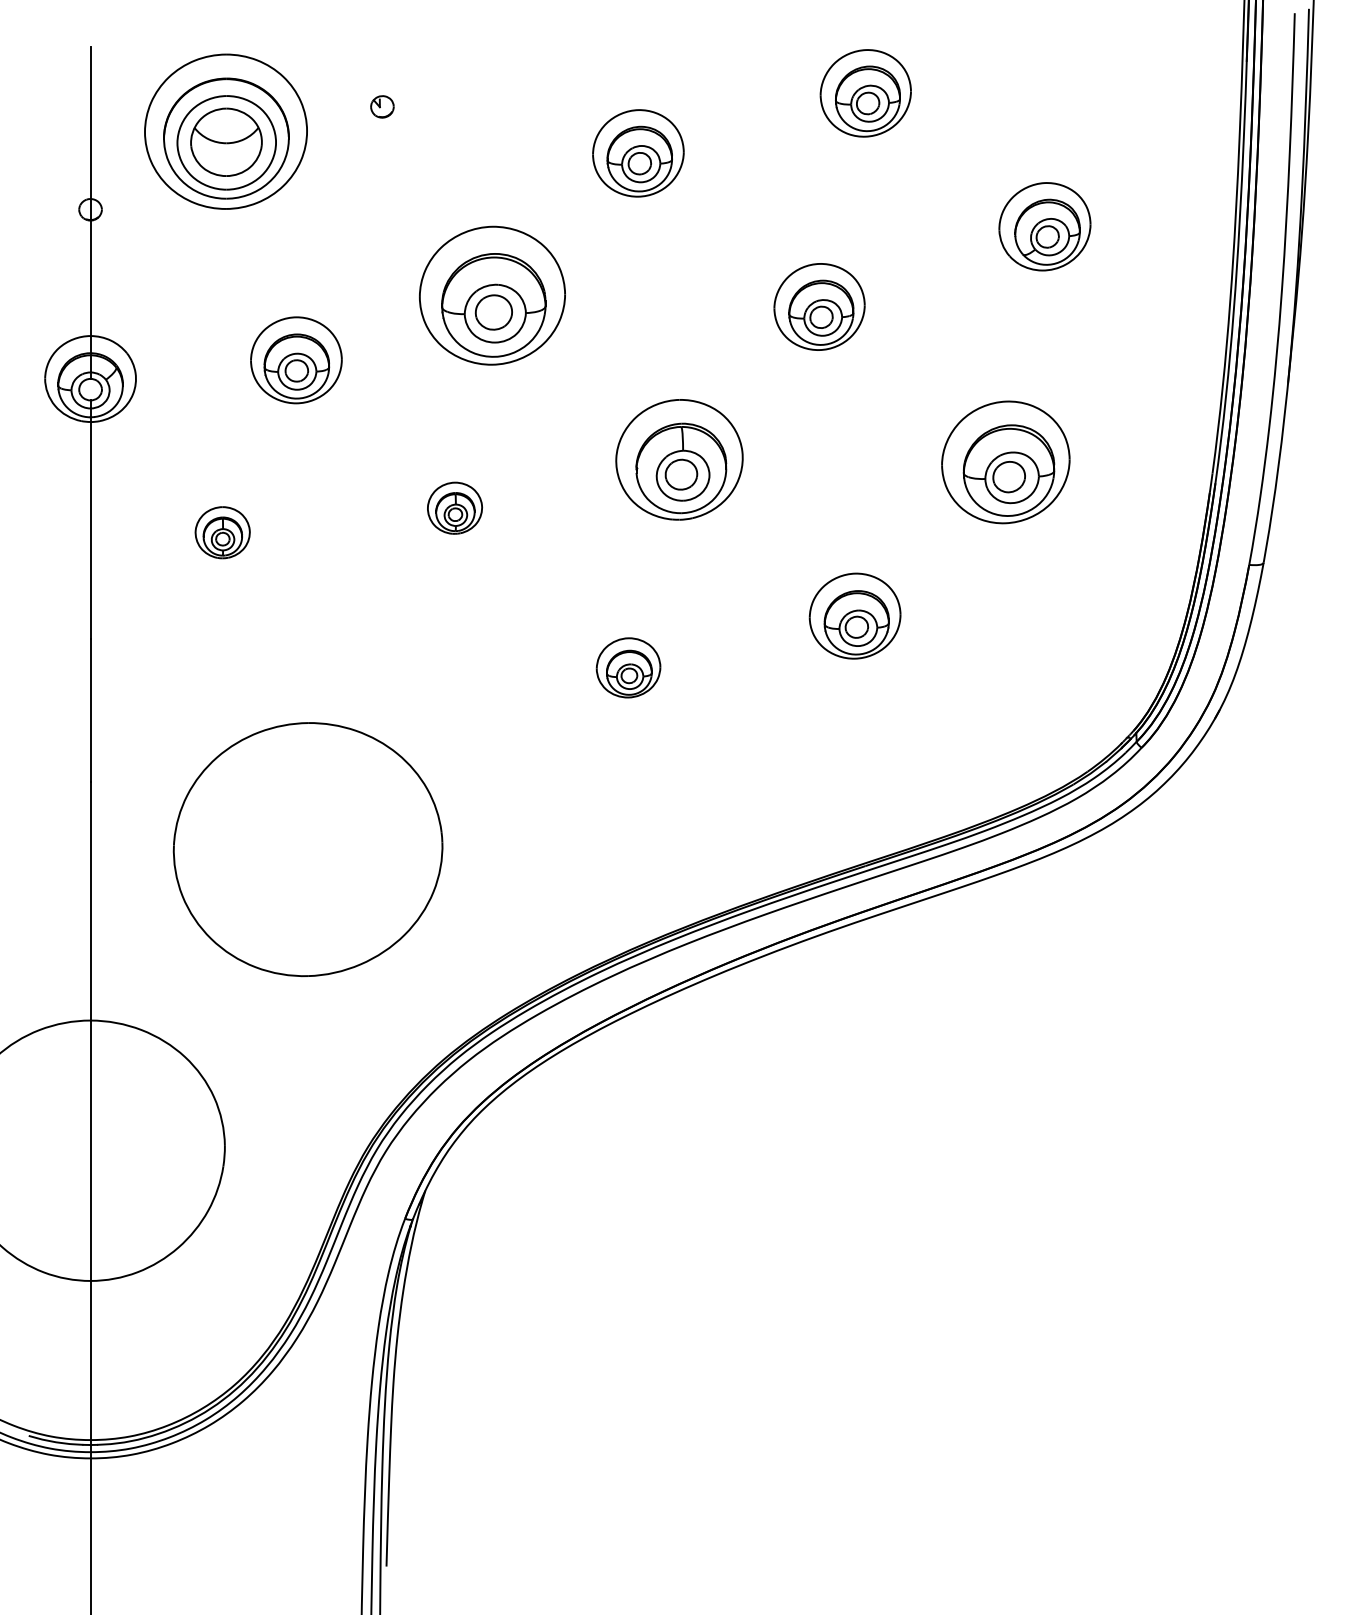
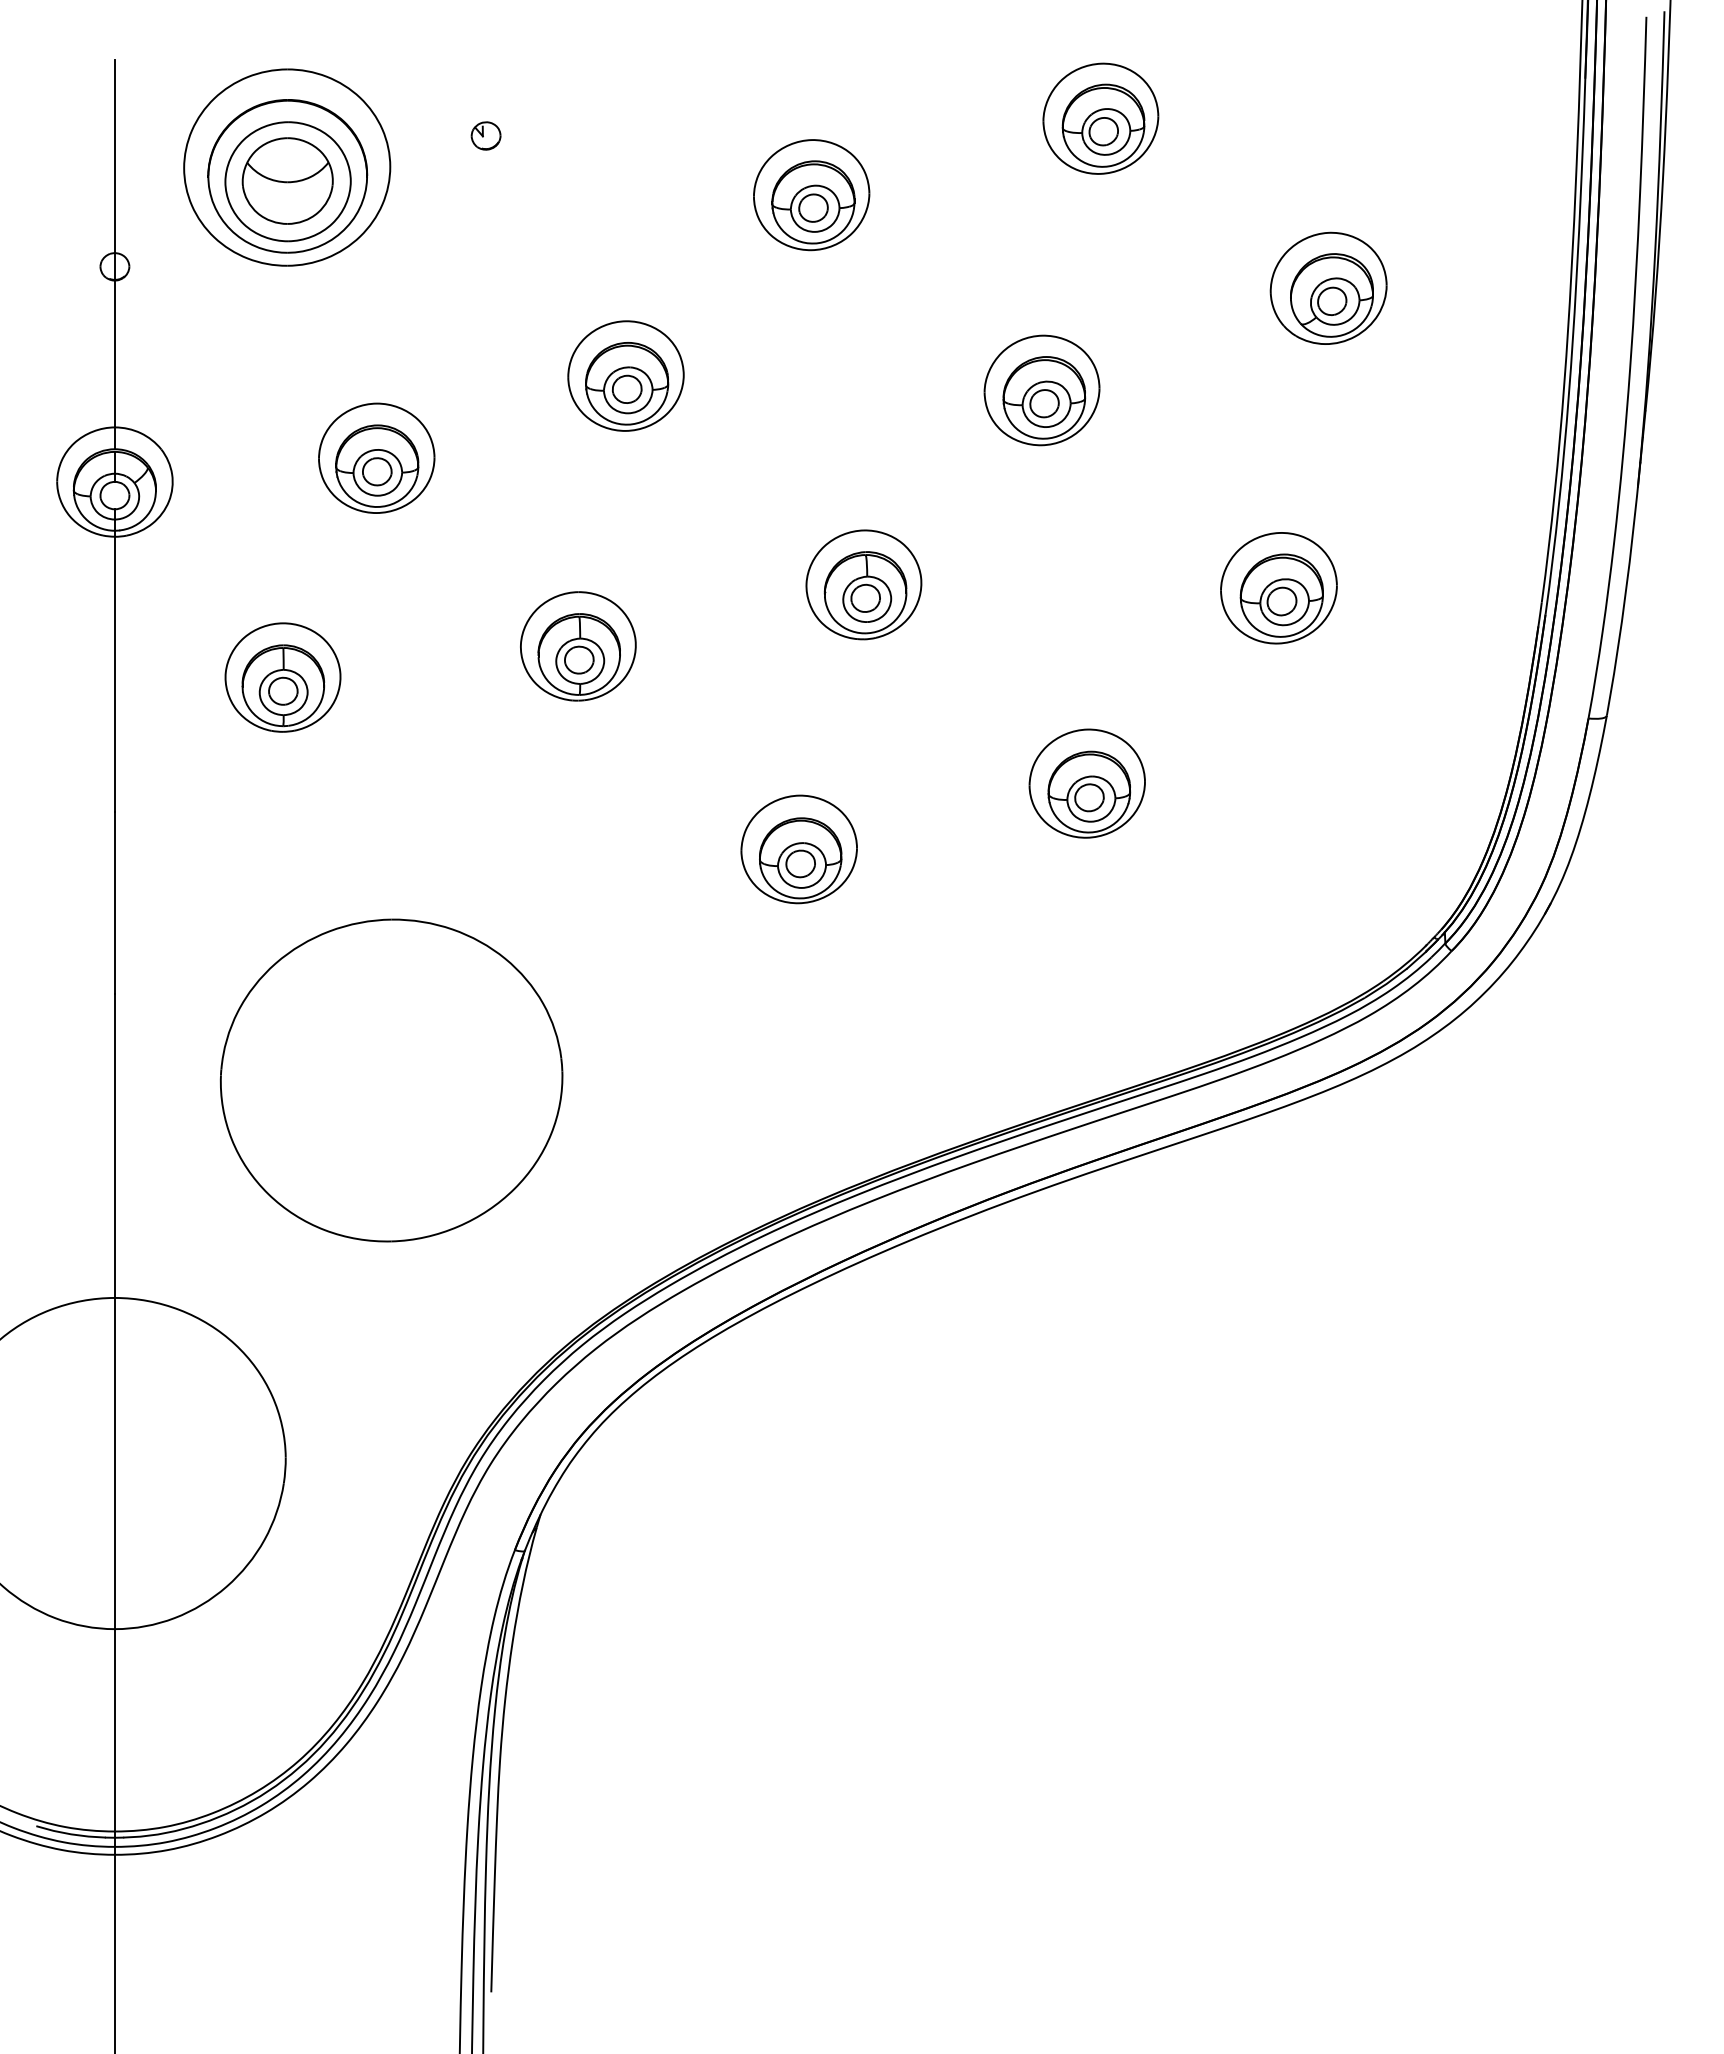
part: (492, 295) -> (625, 375), size x0.62
part: (679, 459) -> (863, 584), size x0.71
part: (1005, 462) -> (1278, 588), size x0.71
part: (455, 508) -> (578, 646), size x1.67
part: (222, 532) -> (282, 677), size x1.67
part: (628, 667) -> (798, 849), size x1.43

